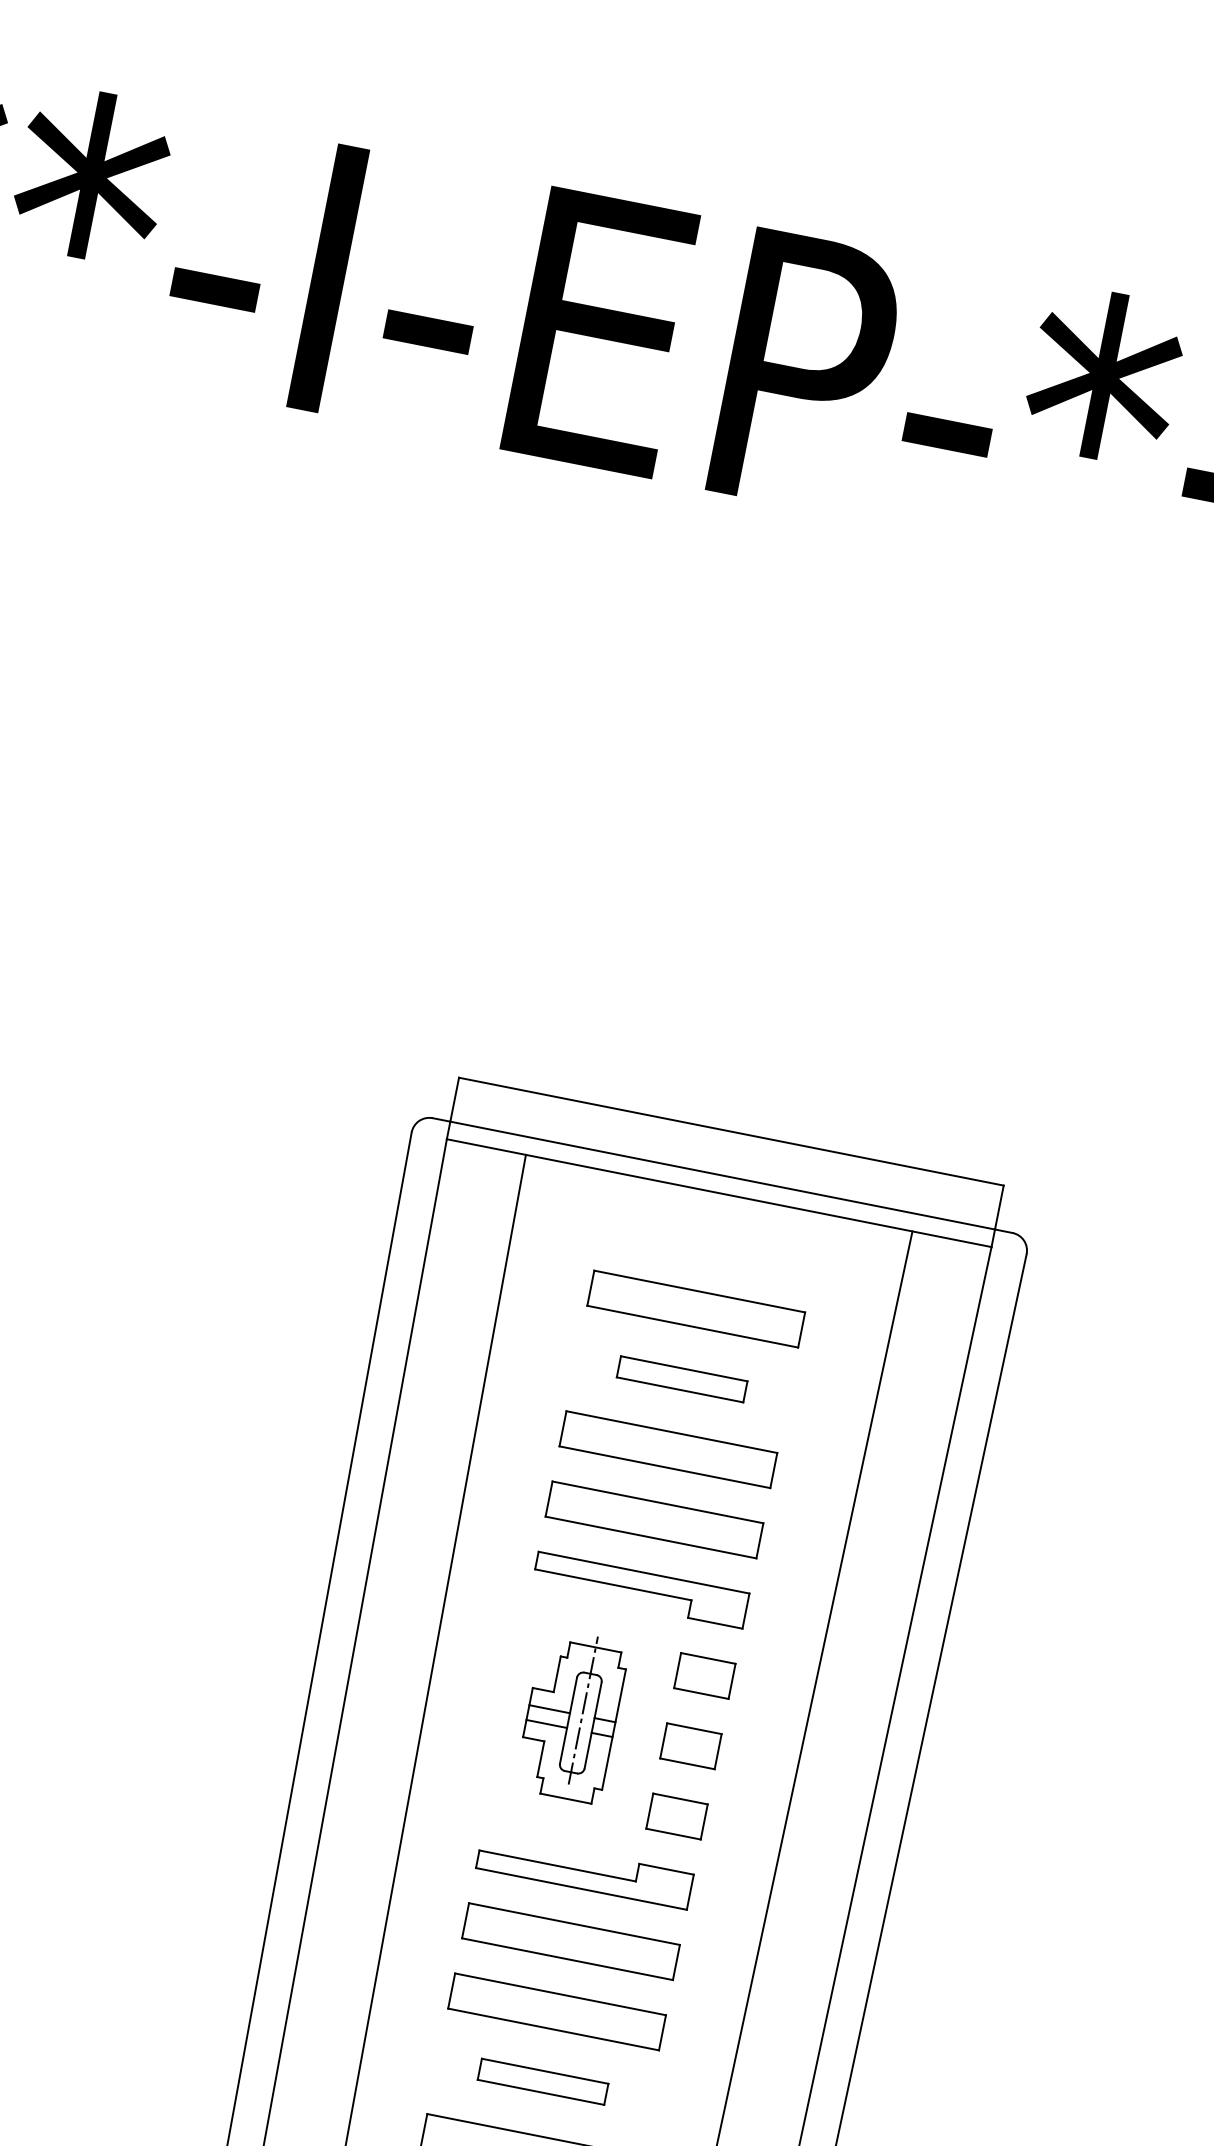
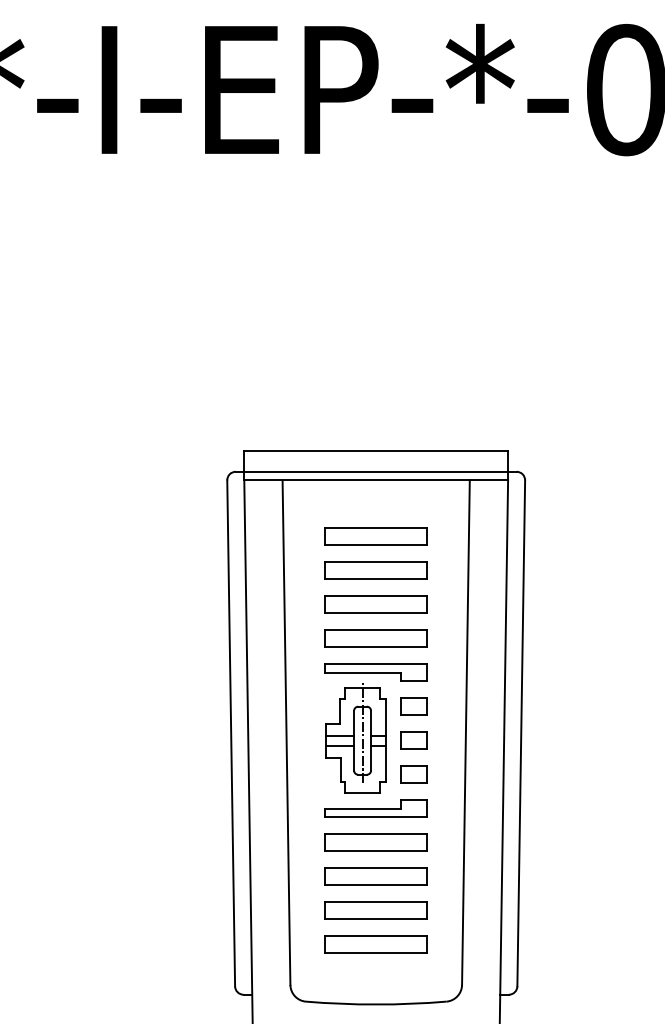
part: (680, 1379) -> (375, 570), size x1.67
part: (570, 1717) -> (355, 738), size x1.43
part: (541, 2081) -> (375, 910), size x1.67

